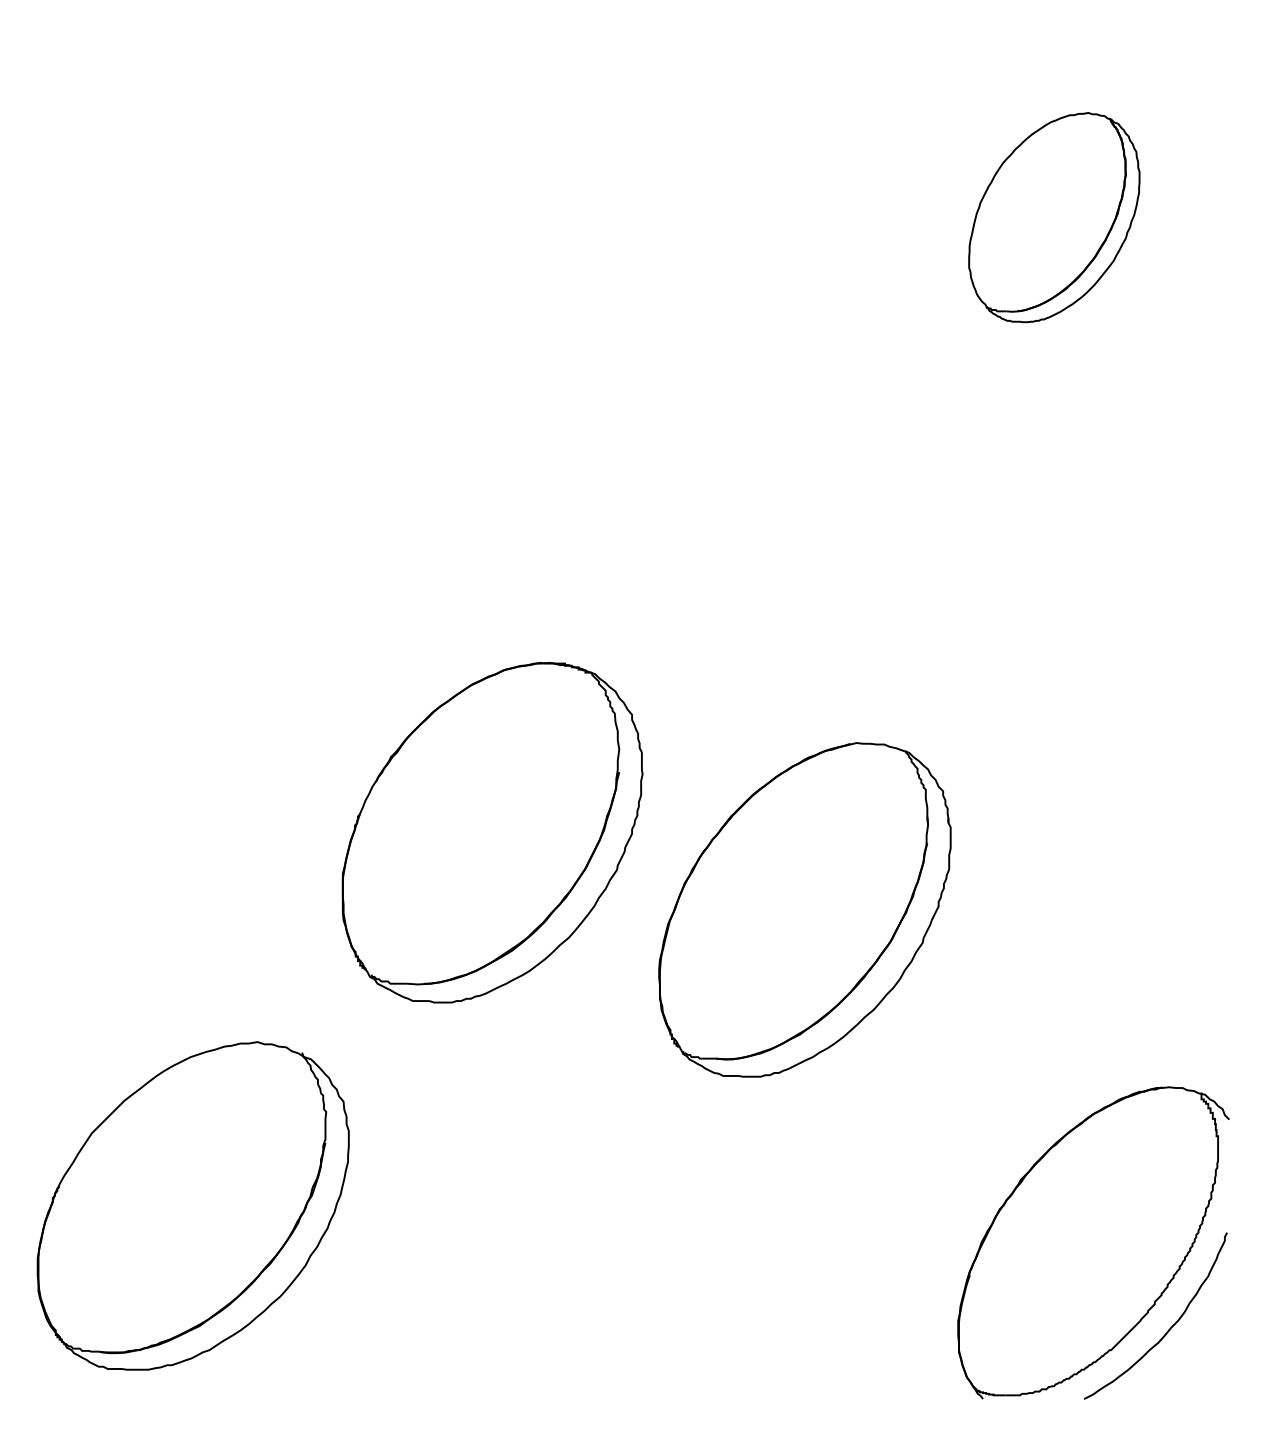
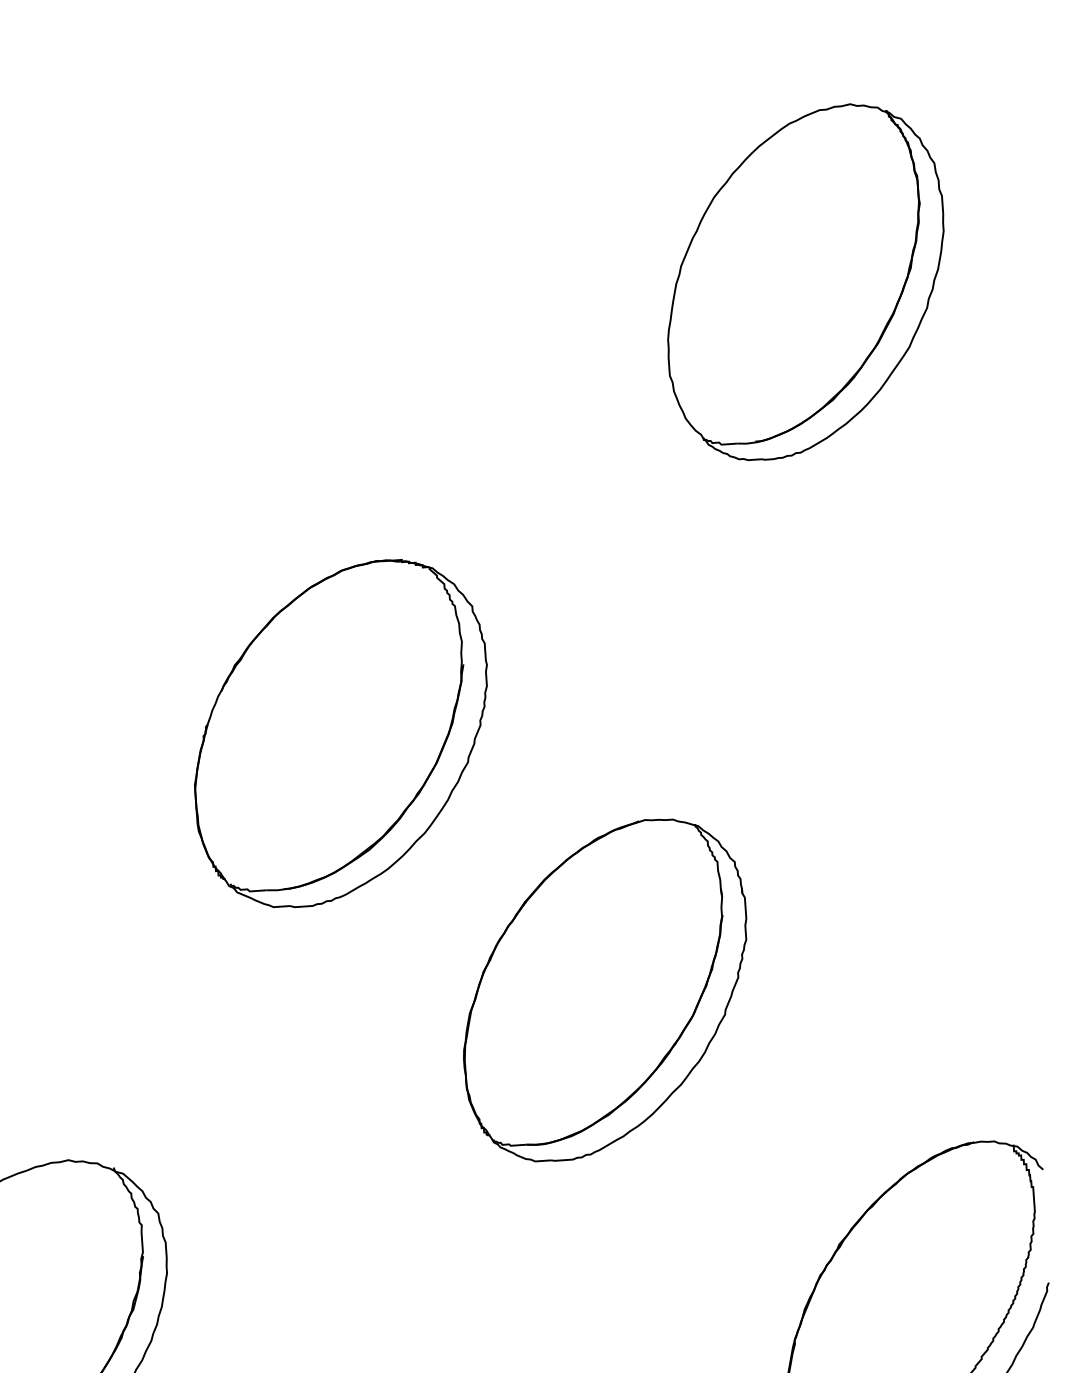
part: (1054, 217) -> (805, 281), size x1.67
part: (492, 832) -> (341, 733), moved

